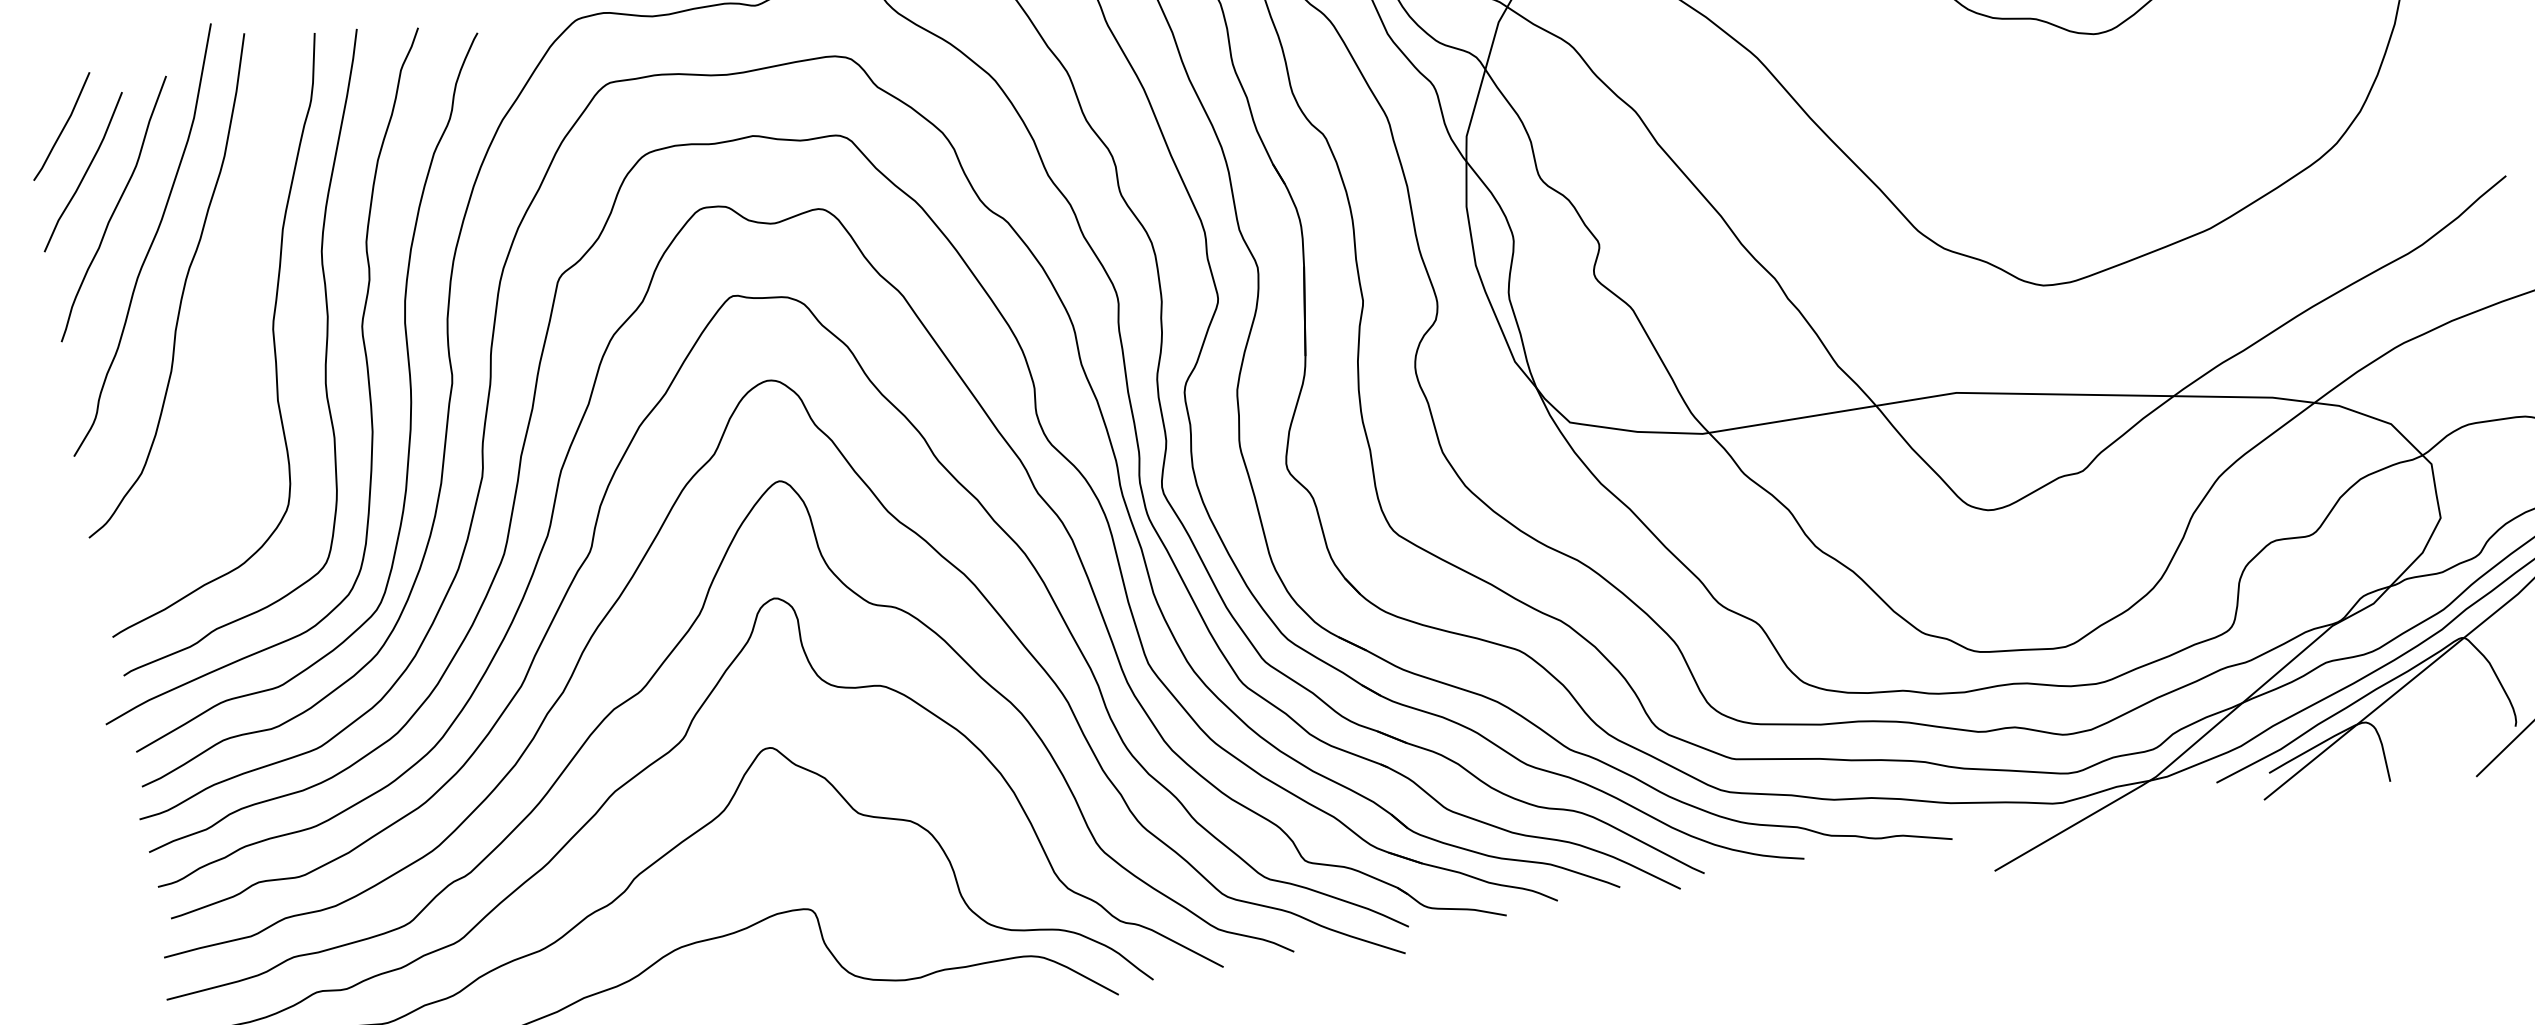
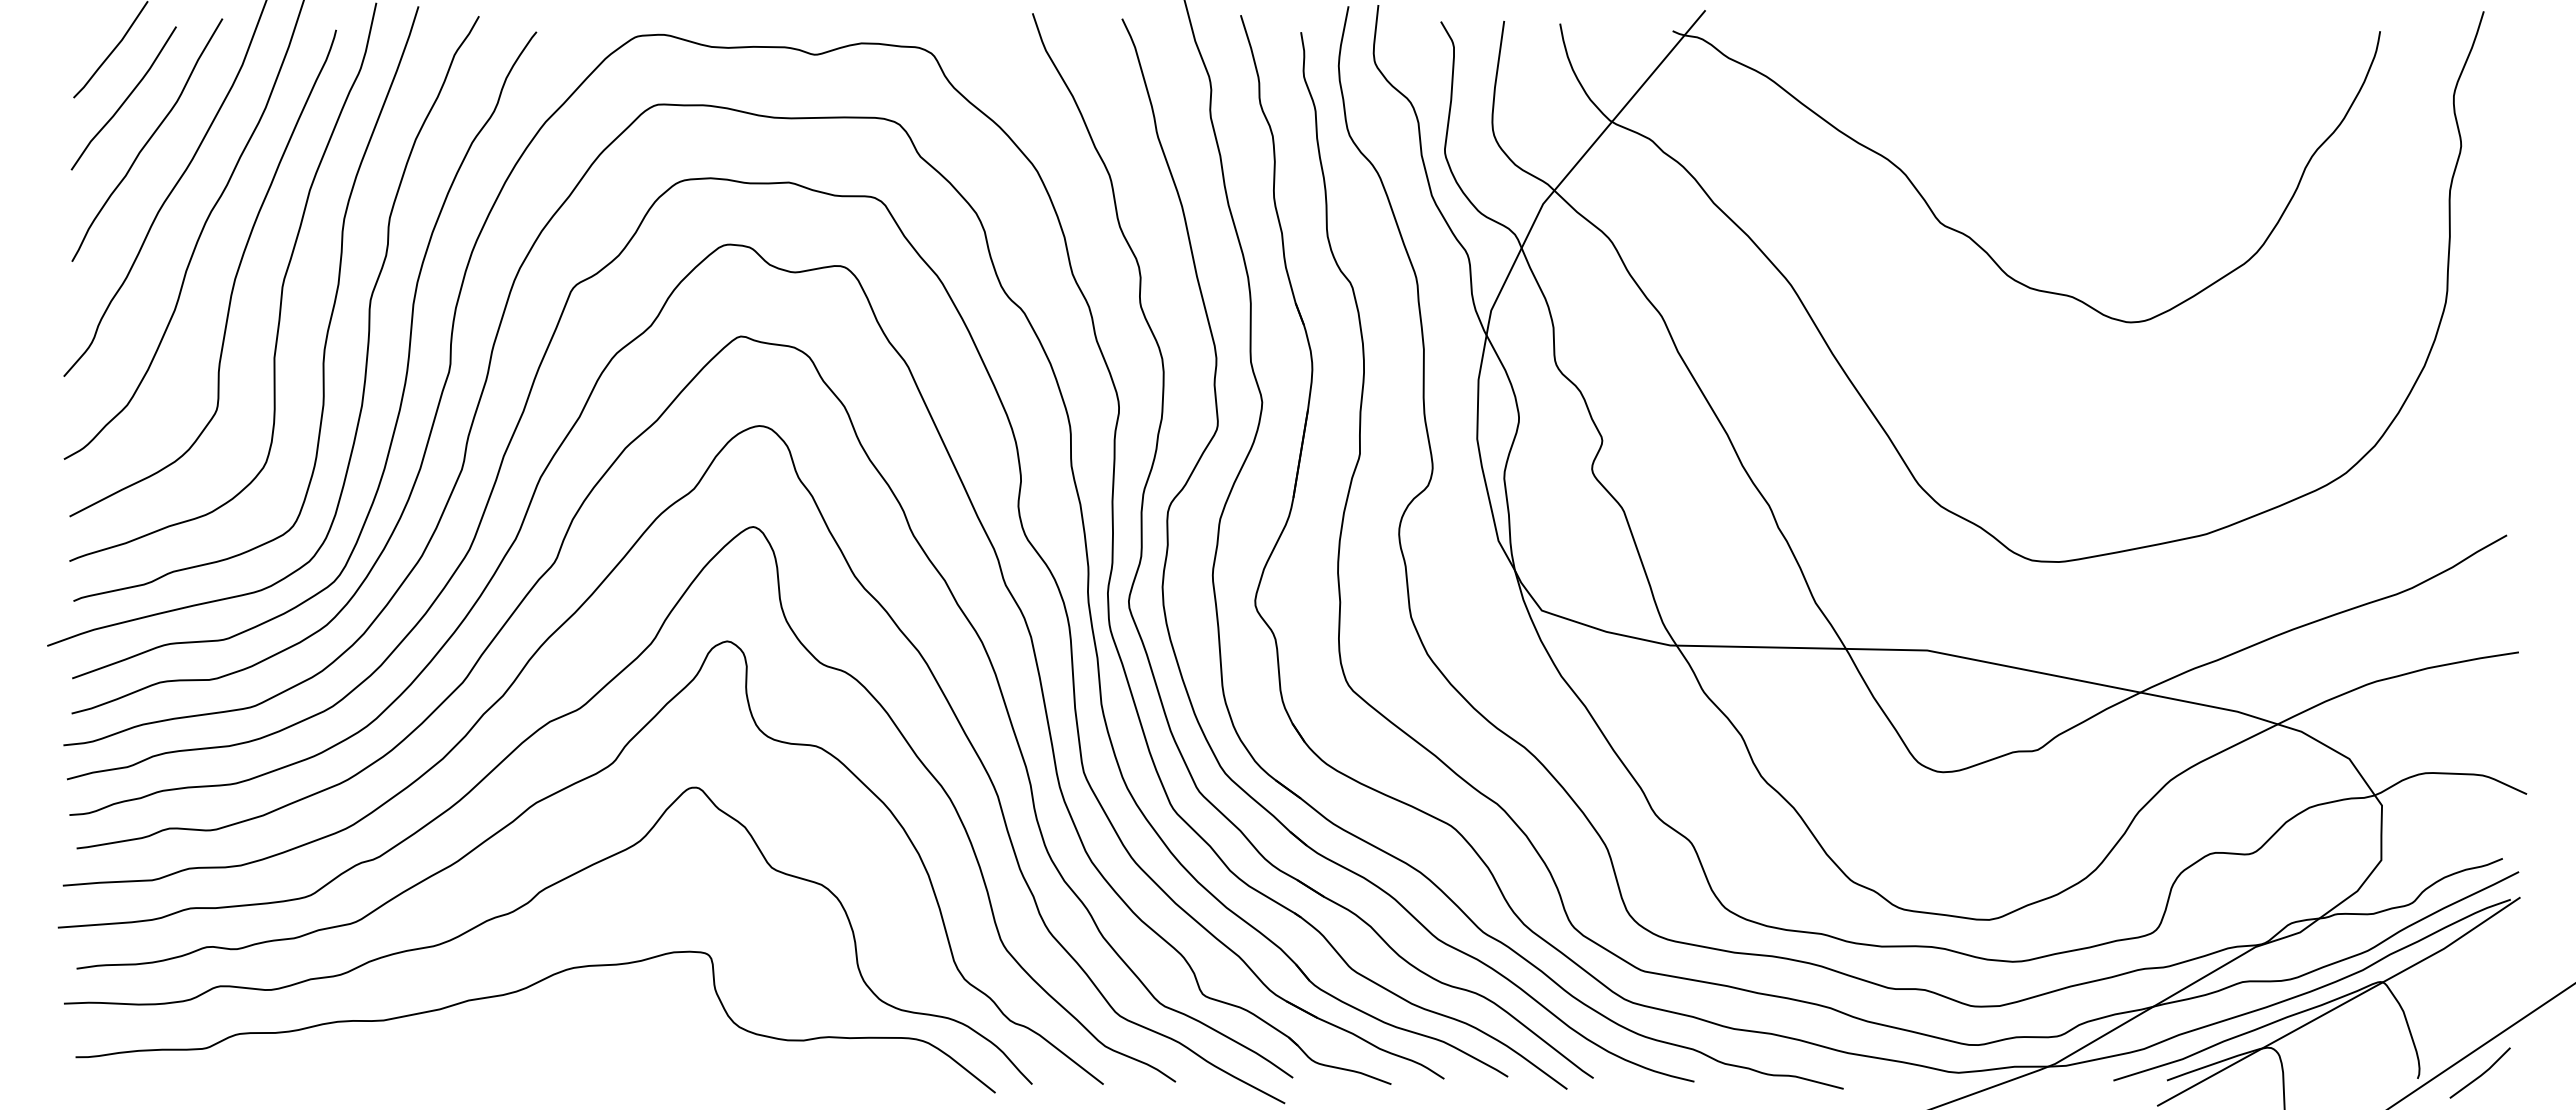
curve: (223, 332) -> (233, 281), added

